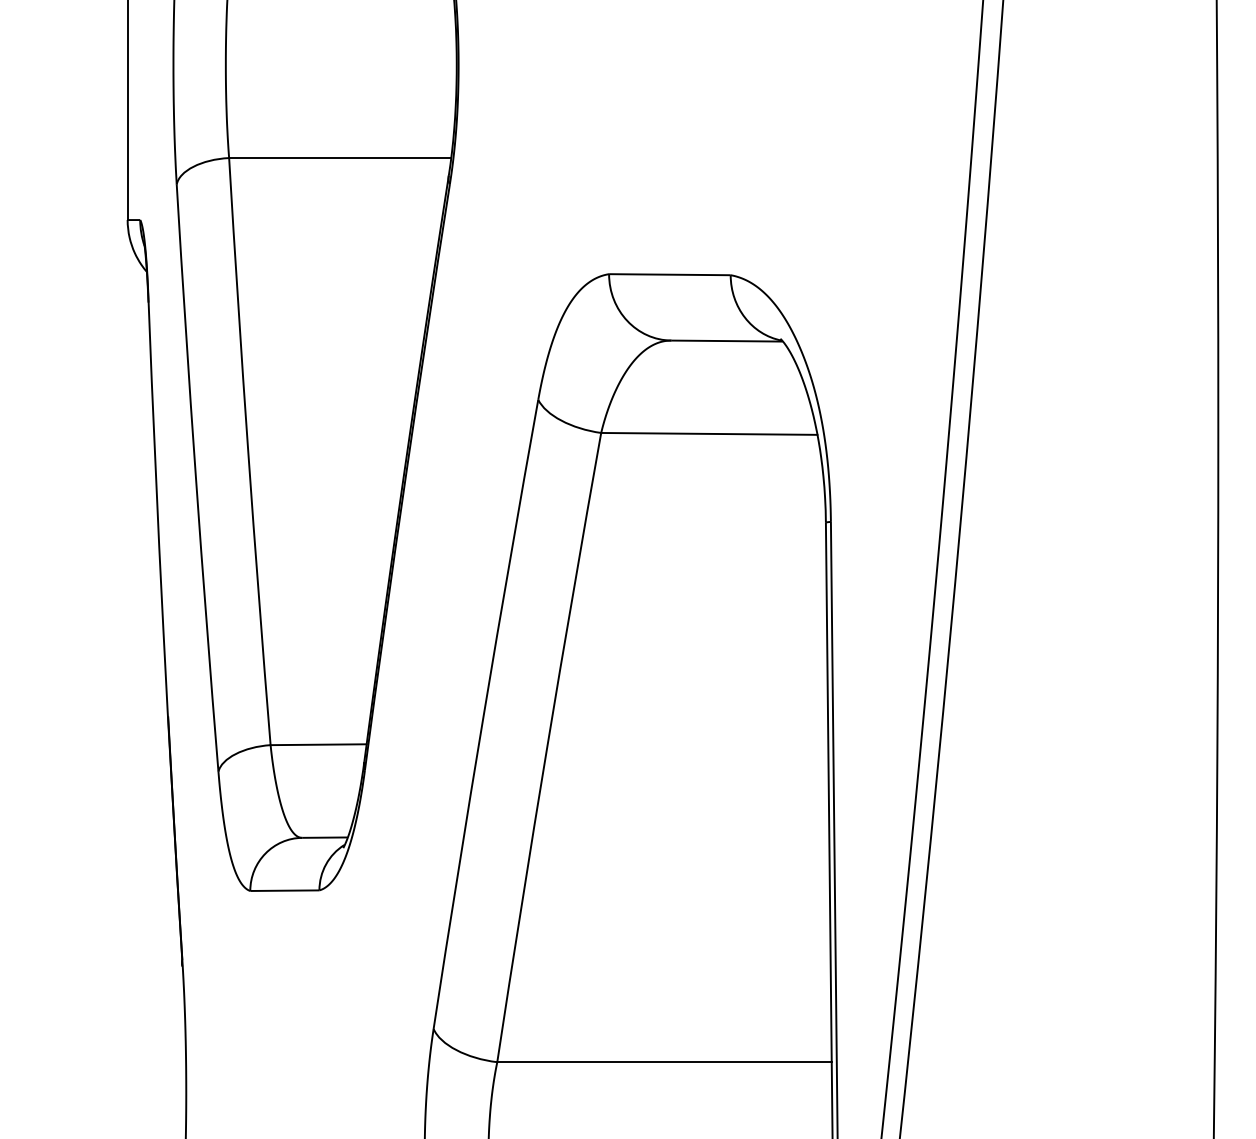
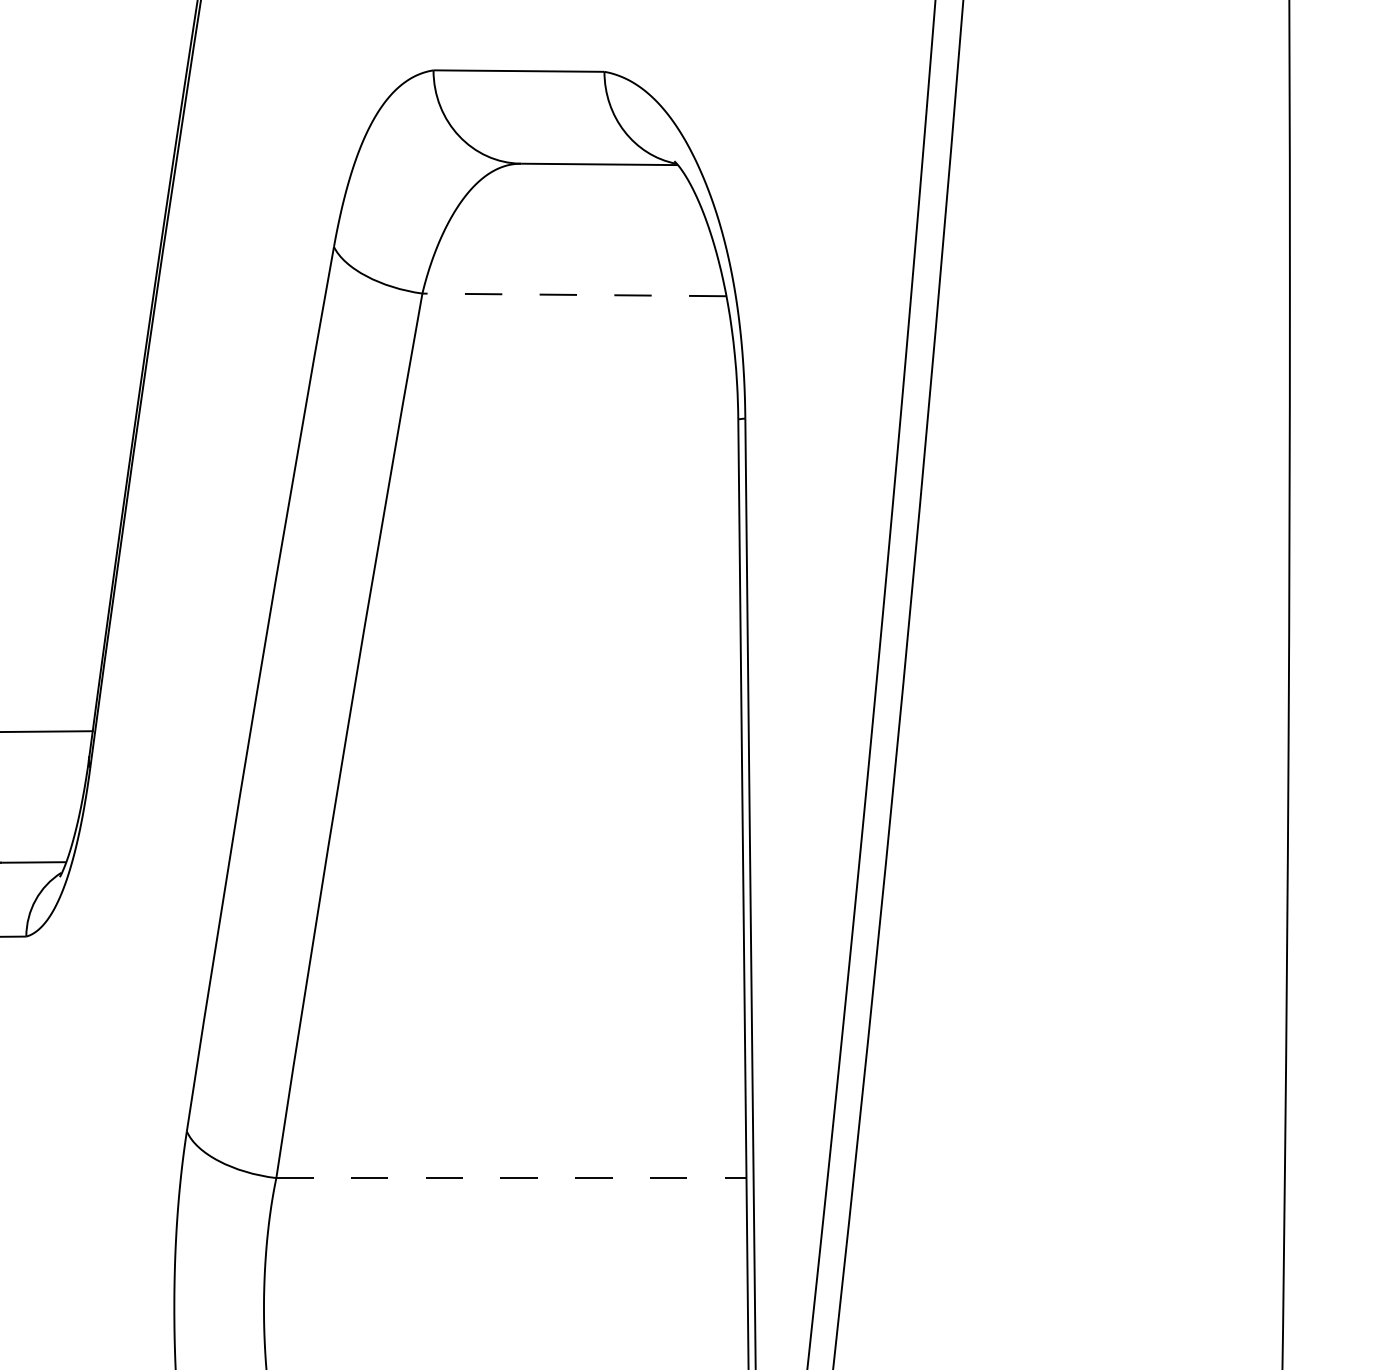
line: (708, 433) -> (573, 294), solid -> dashed
line: (665, 1062) -> (512, 1178), solid -> dashed

